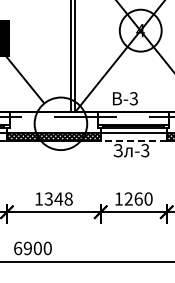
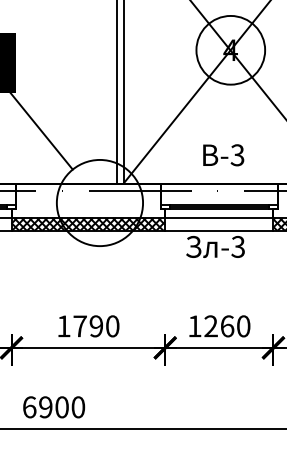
text: (125, 98) -> (223, 154), moved
line: (133, 140) -> (218, 230), dashed -> solid
text: (58, 198) -> (95, 325), 1348 -> 1790

